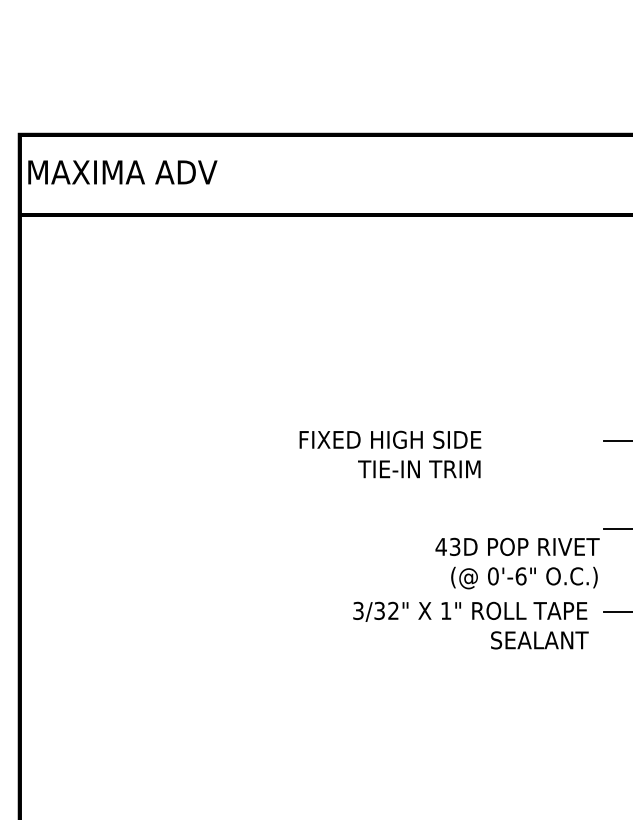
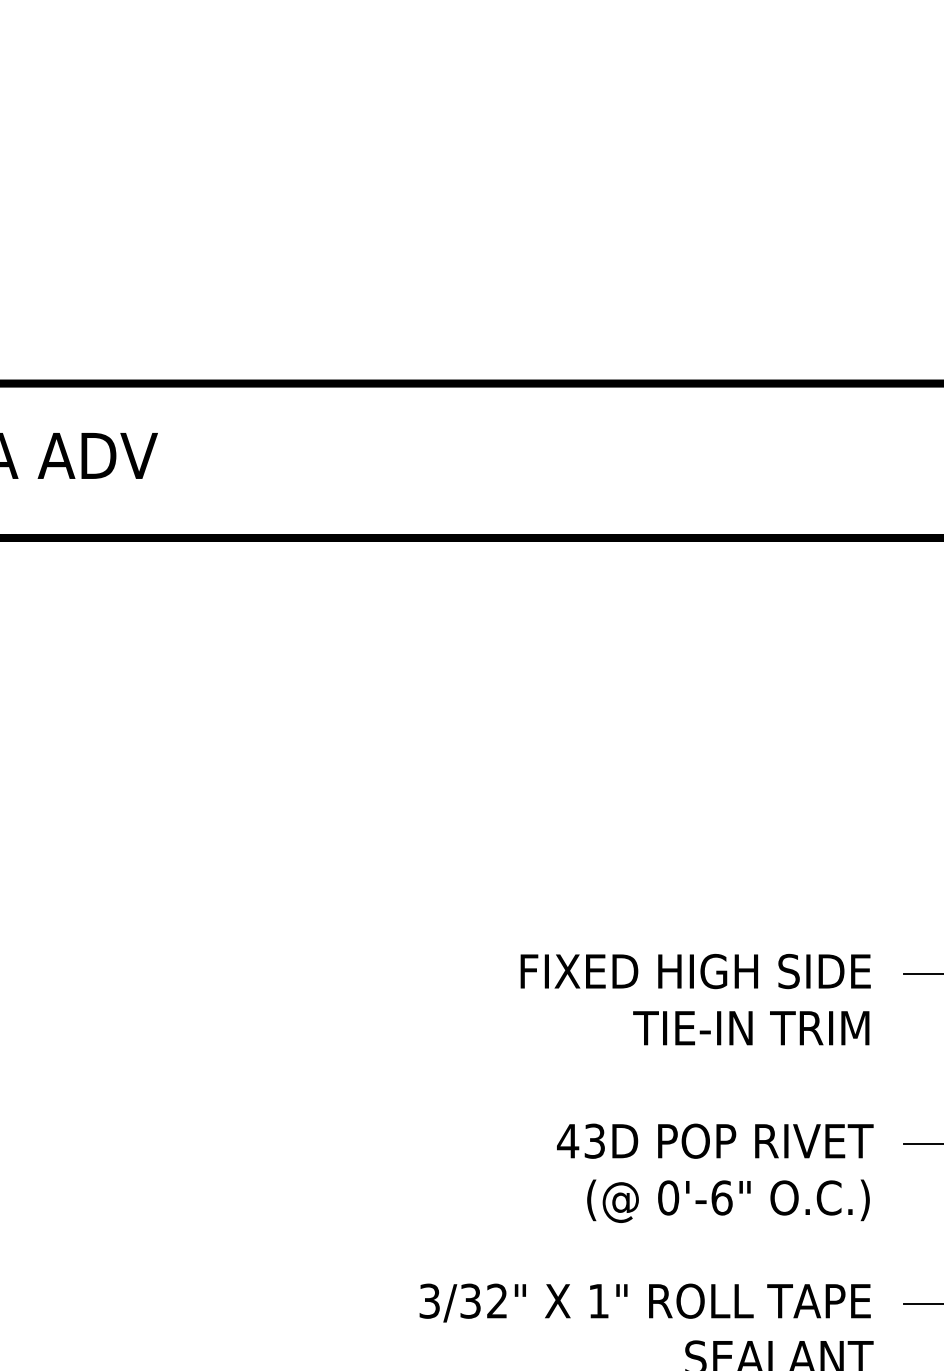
text: (390, 454) -> (695, 999), moved
text: (517, 563) -> (715, 1173), moved

